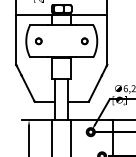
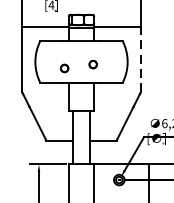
line: (107, 40) -> (140, 60), solid -> dashed
part: (38, 41) -> (64, 68), moved
part: (84, 41) -> (92, 64), moved

